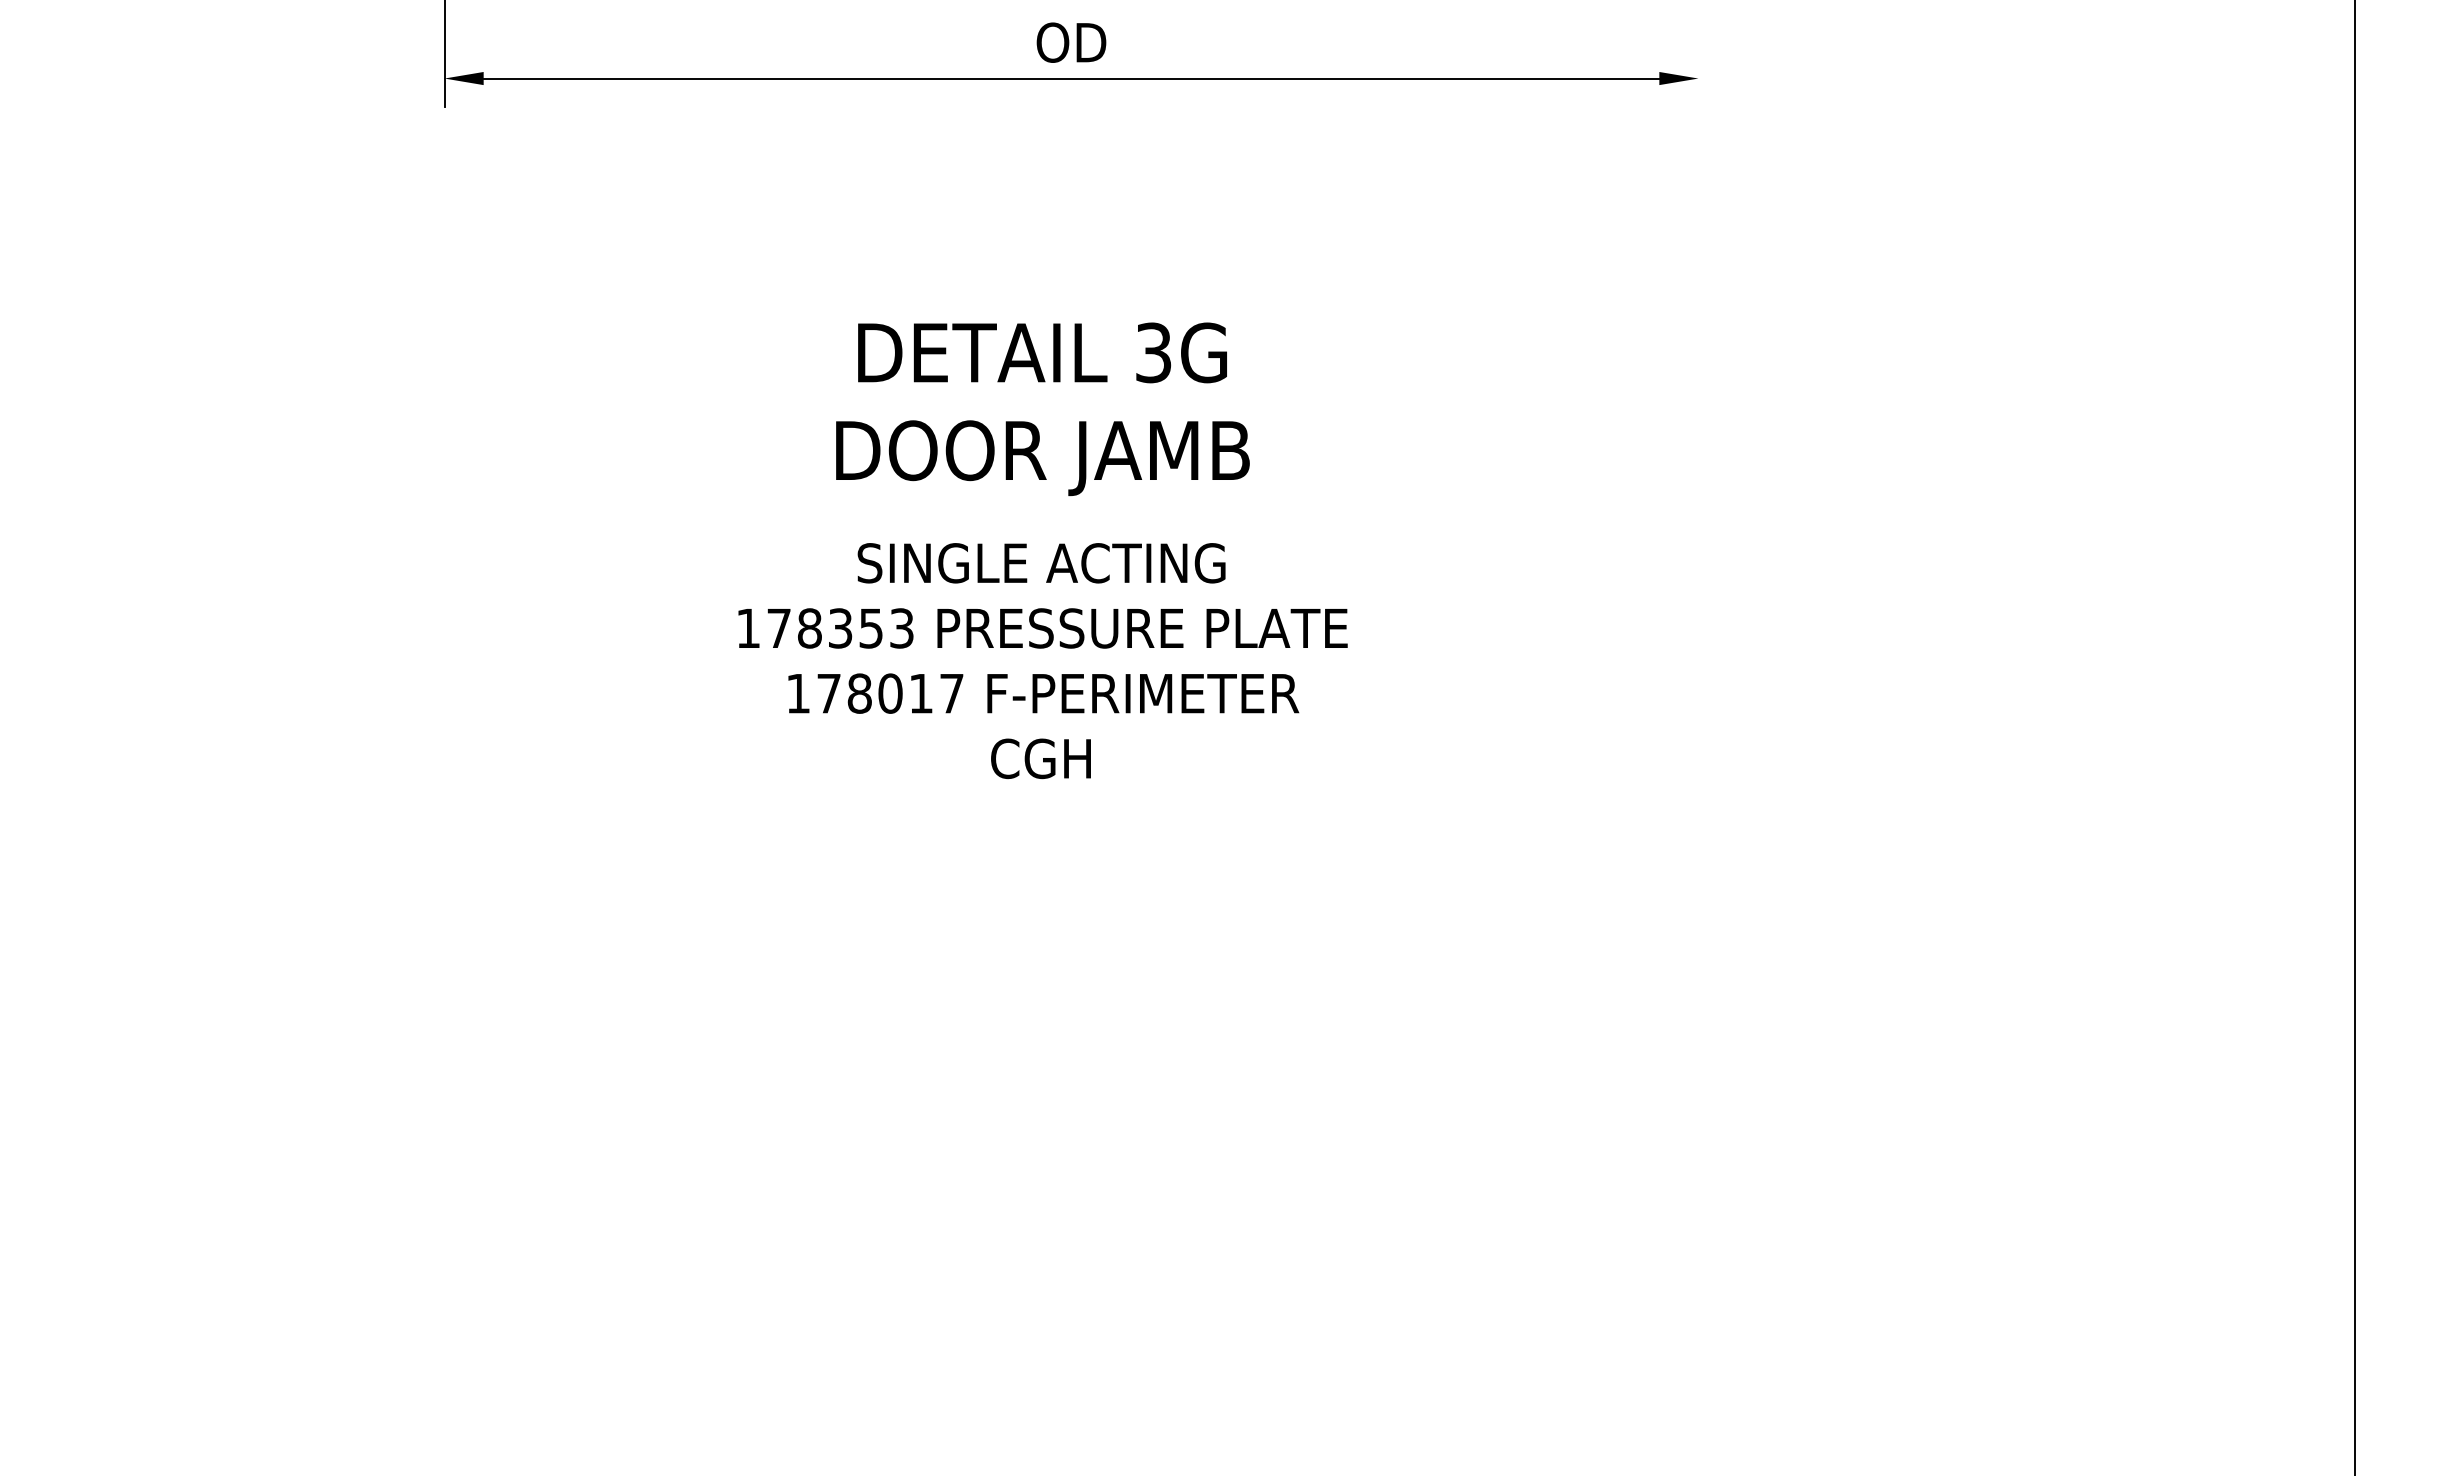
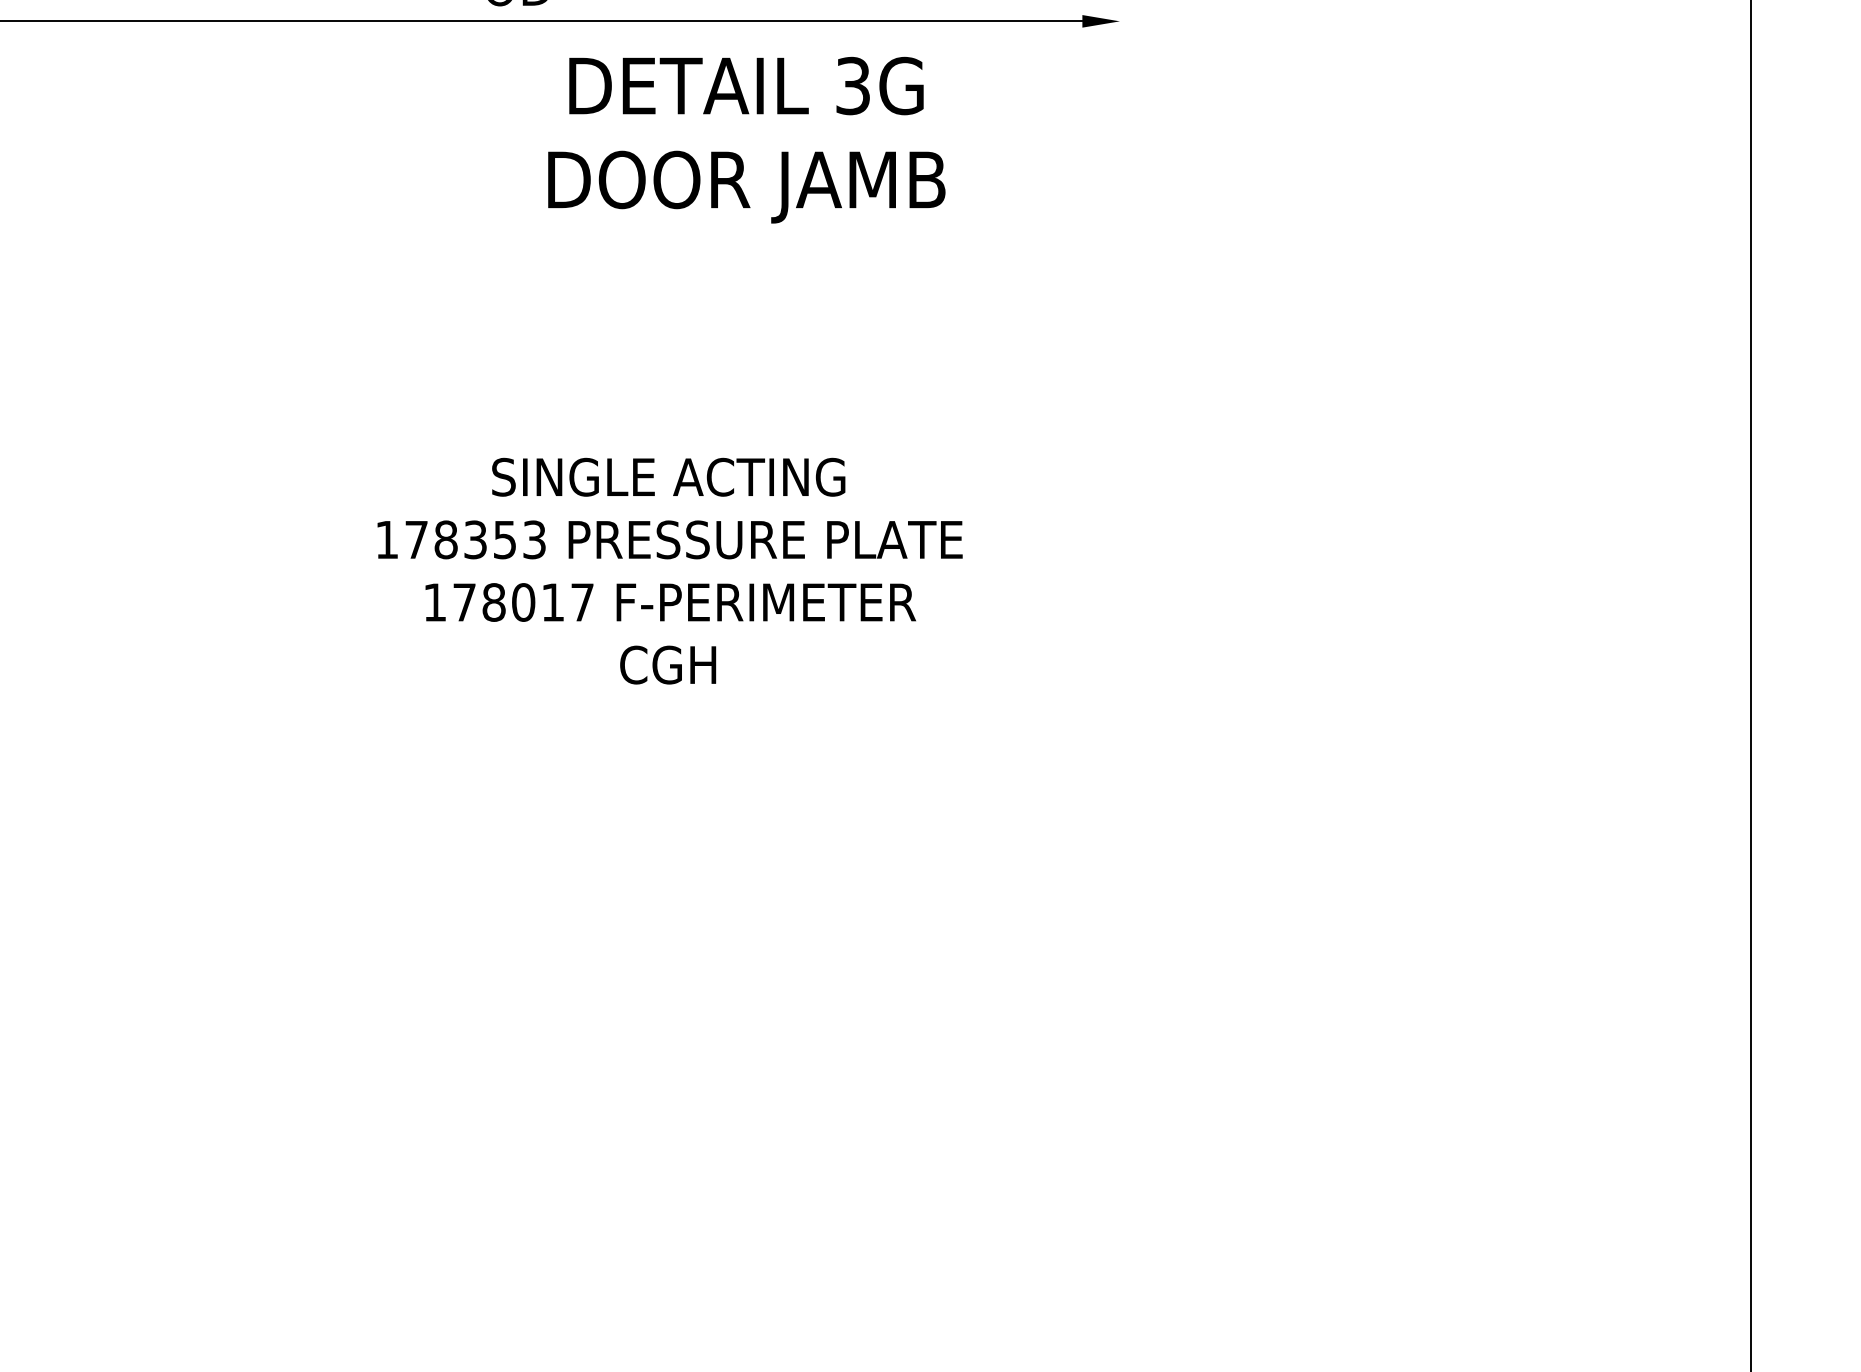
text: (1042, 409) -> (746, 140), moved
text: (1042, 661) -> (669, 571), moved

